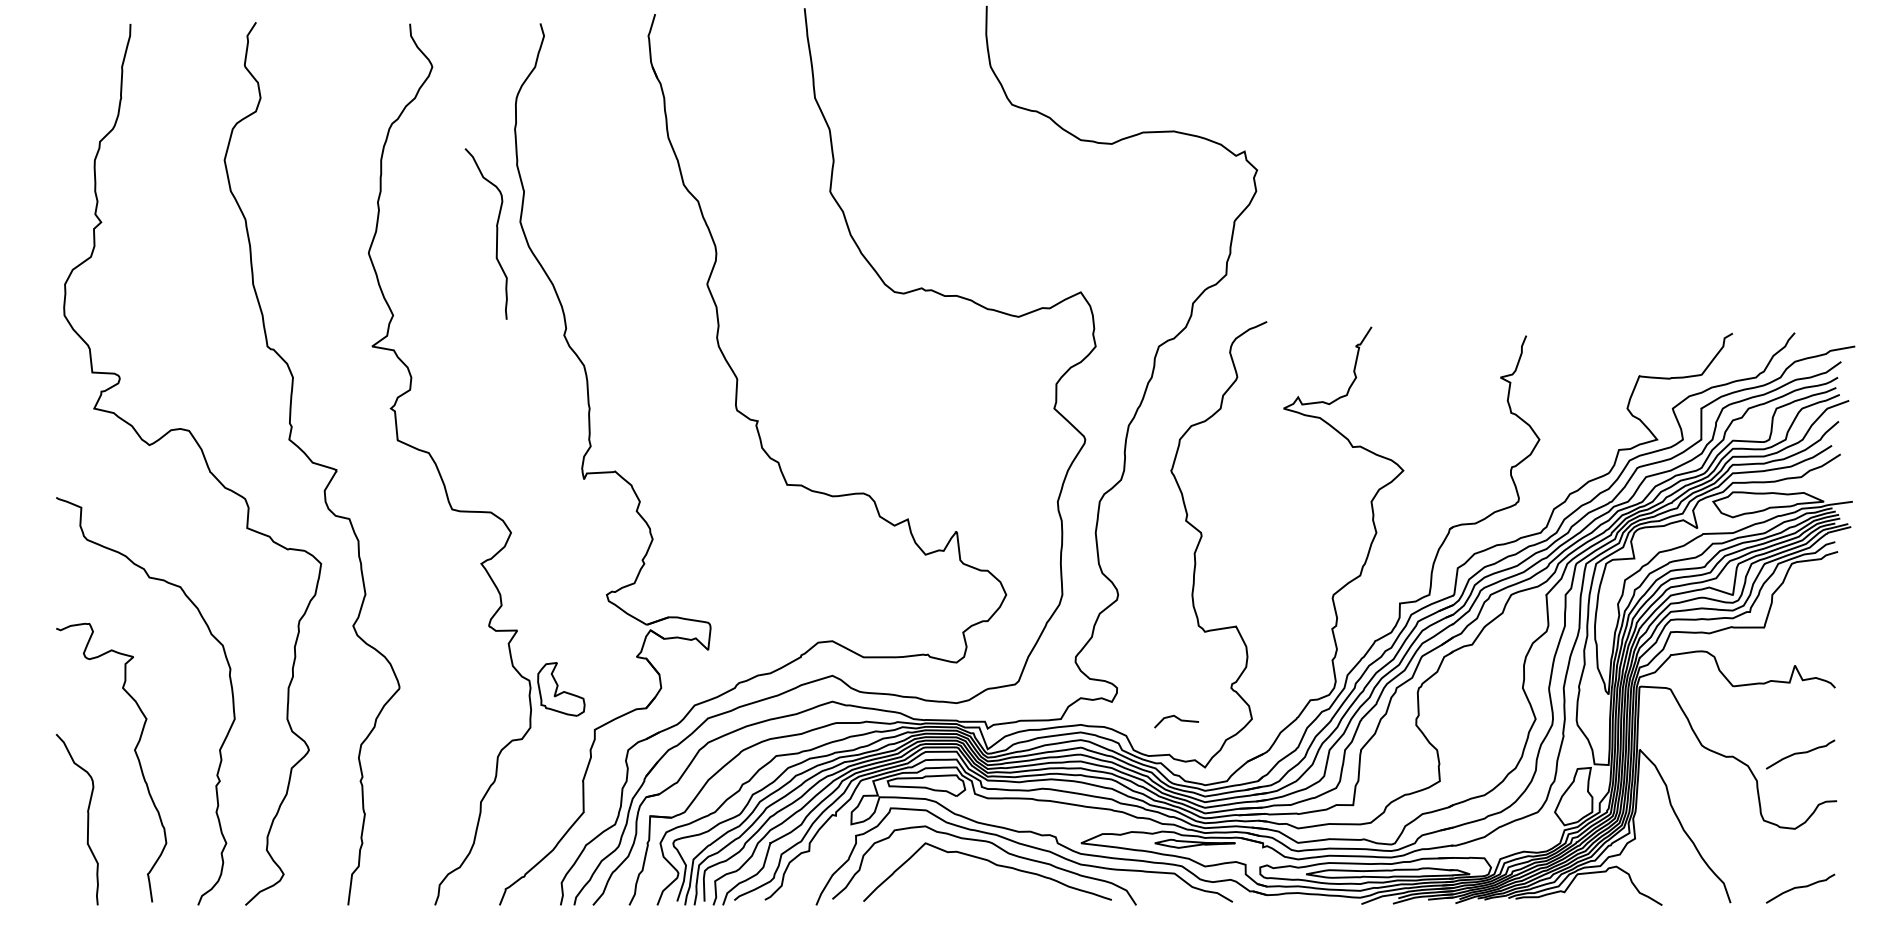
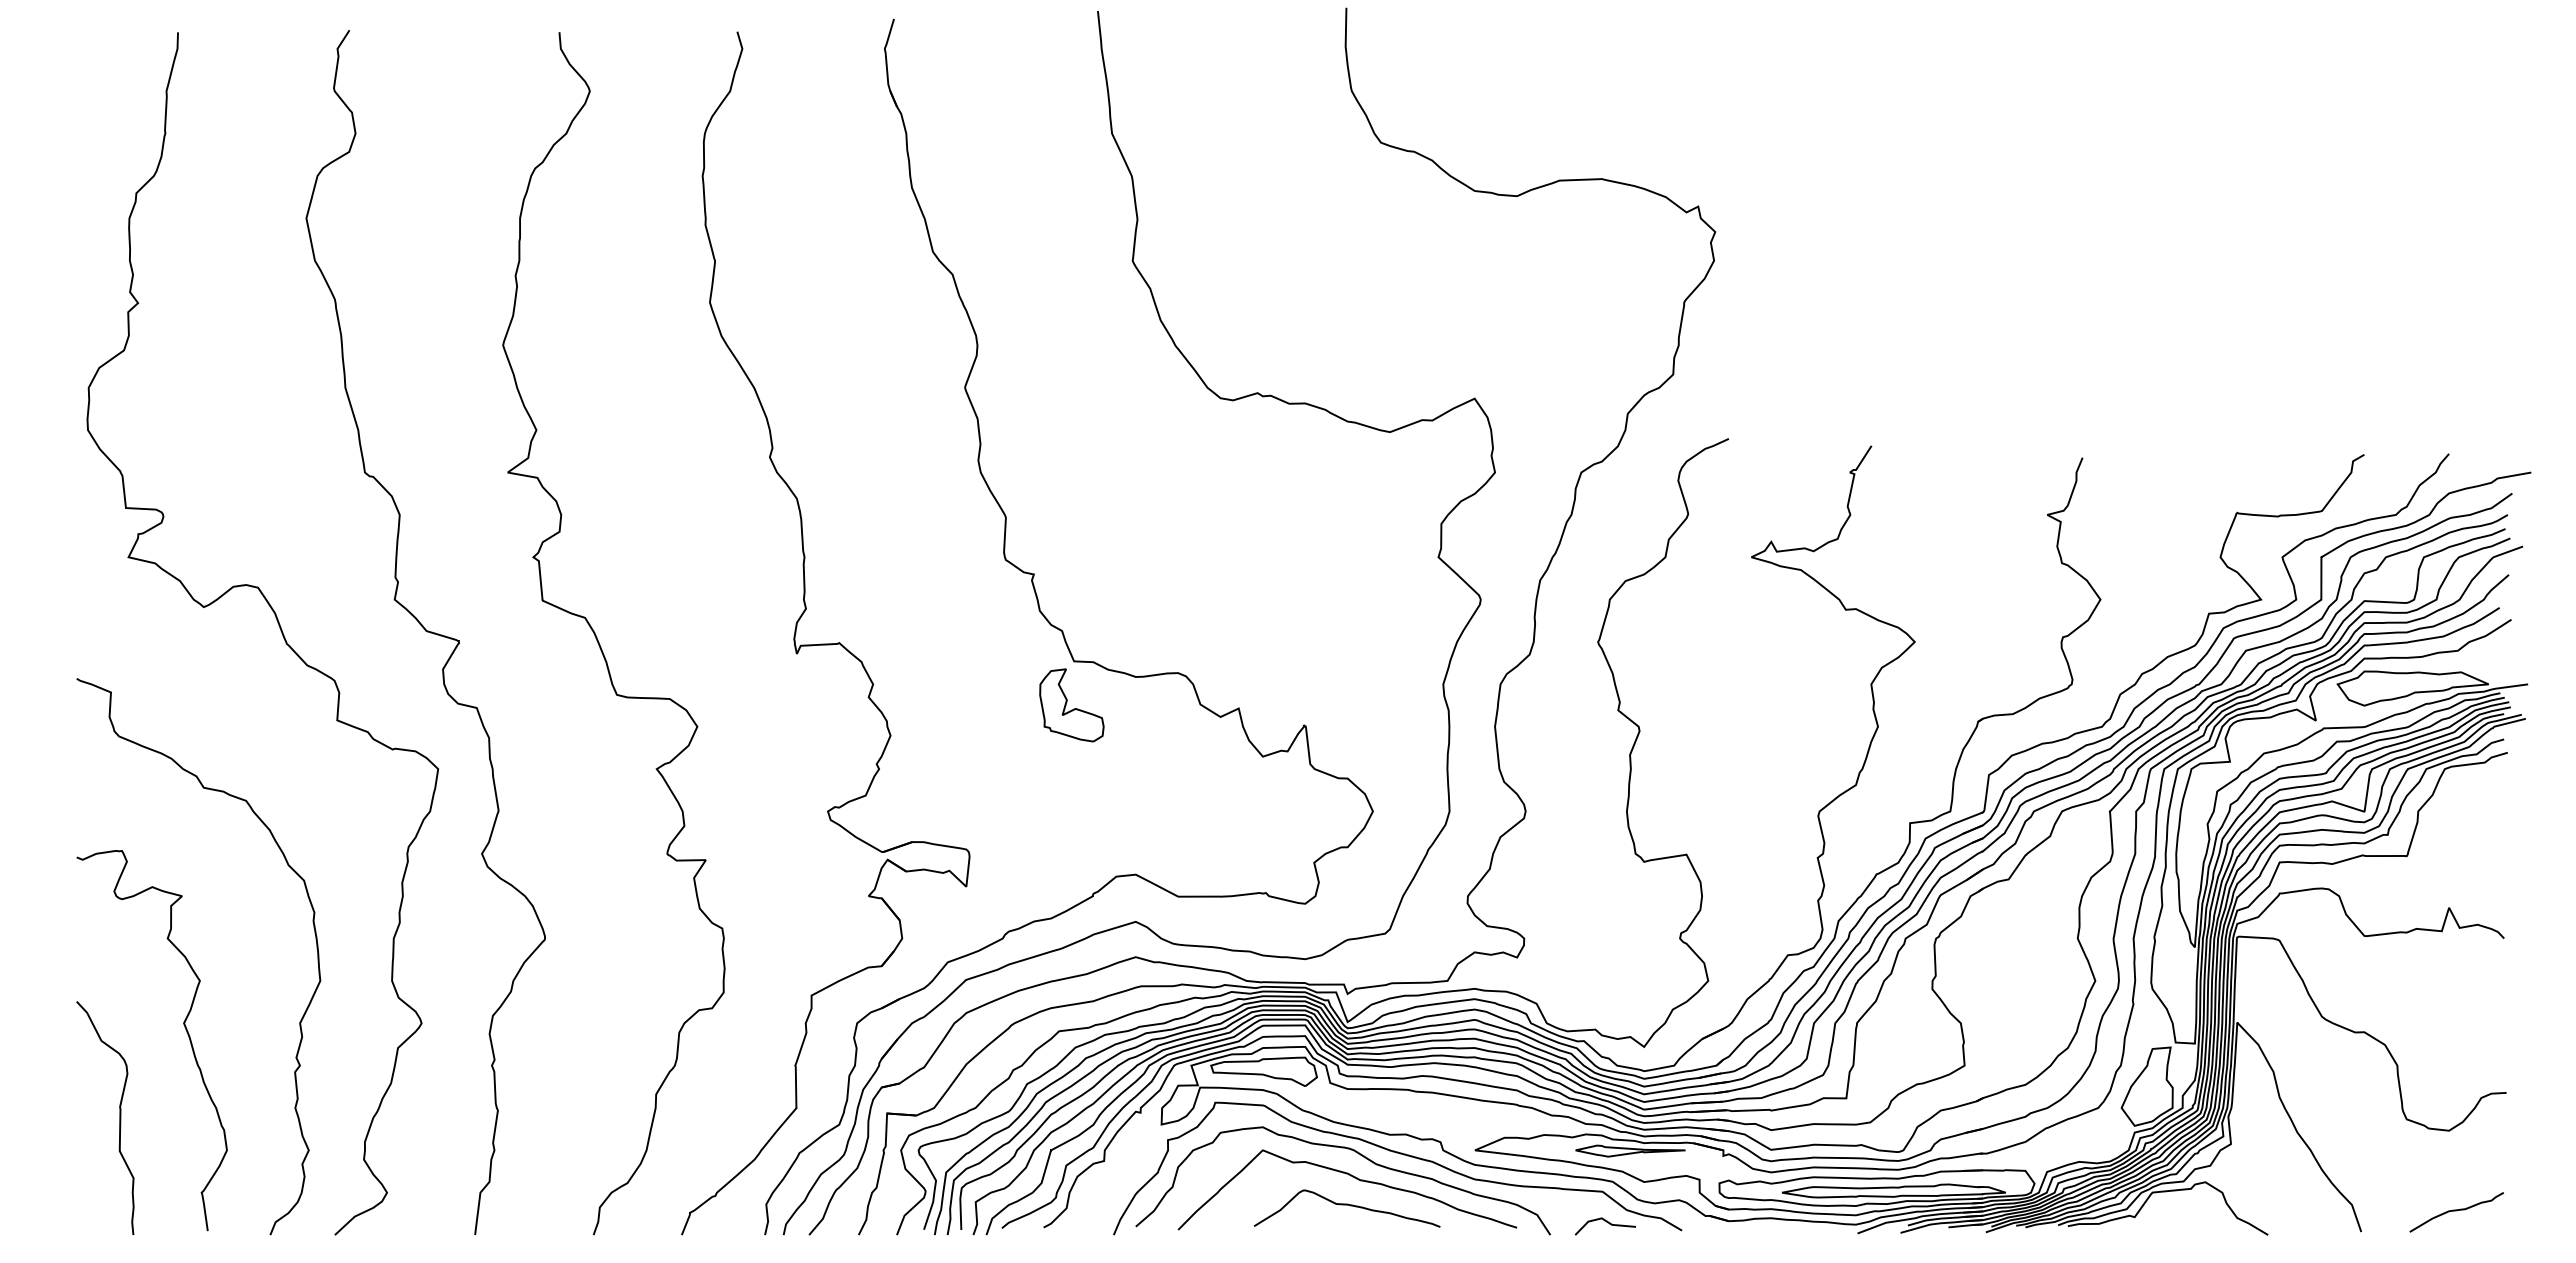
curve: (496, 233) -> (677, 318), removed
part: (561, 689) -> (1071, 705), moved
line: (1178, 719) -> (1607, 1223), moved
curve: (1800, 753) -> (2456, 1028), removed
curve: (986, 883) -> (1346, 1205), added

